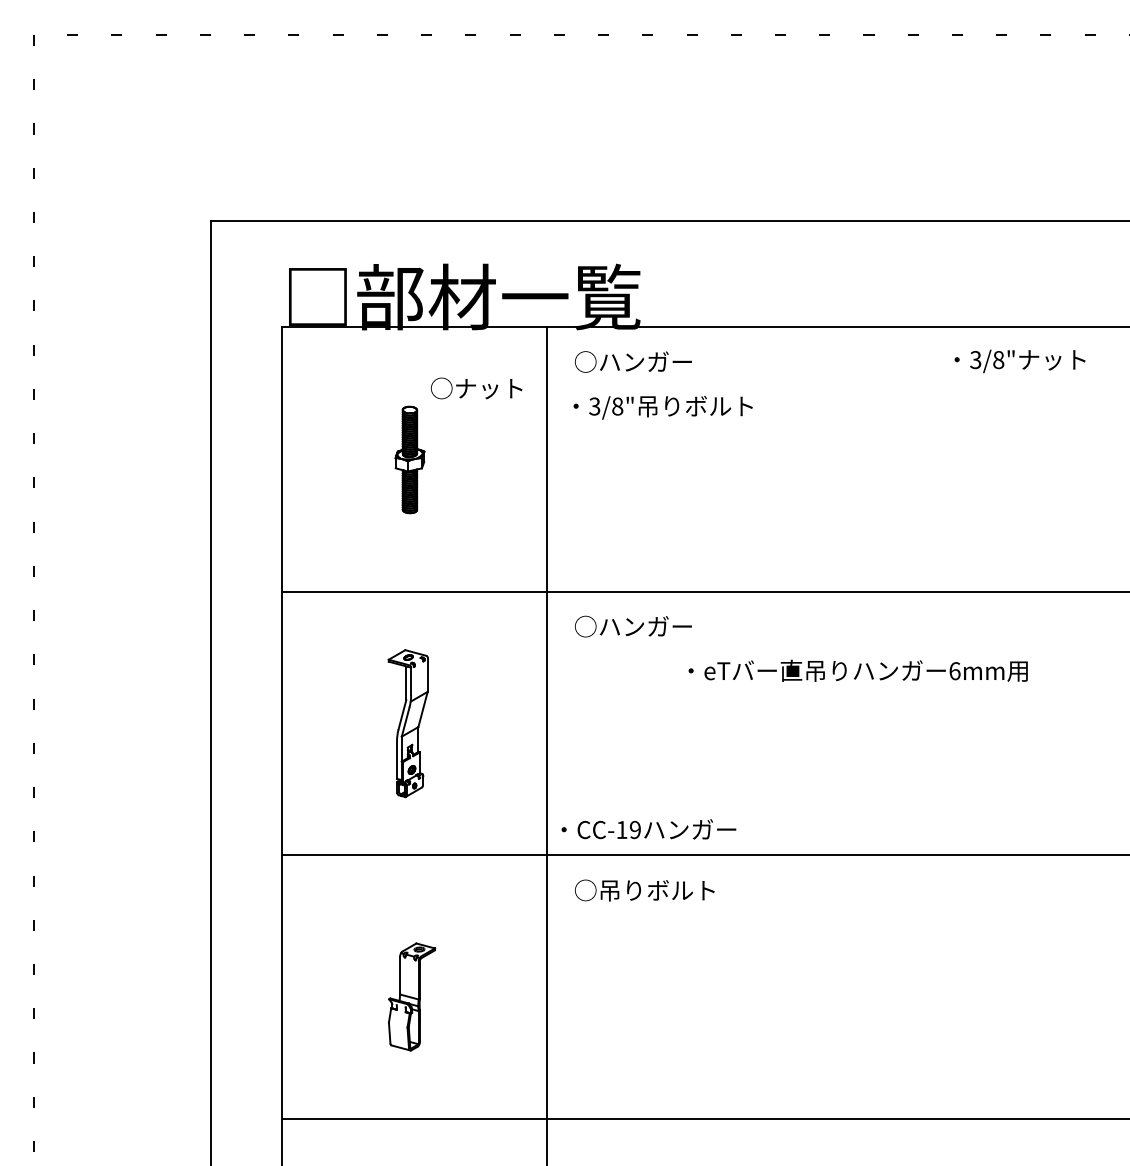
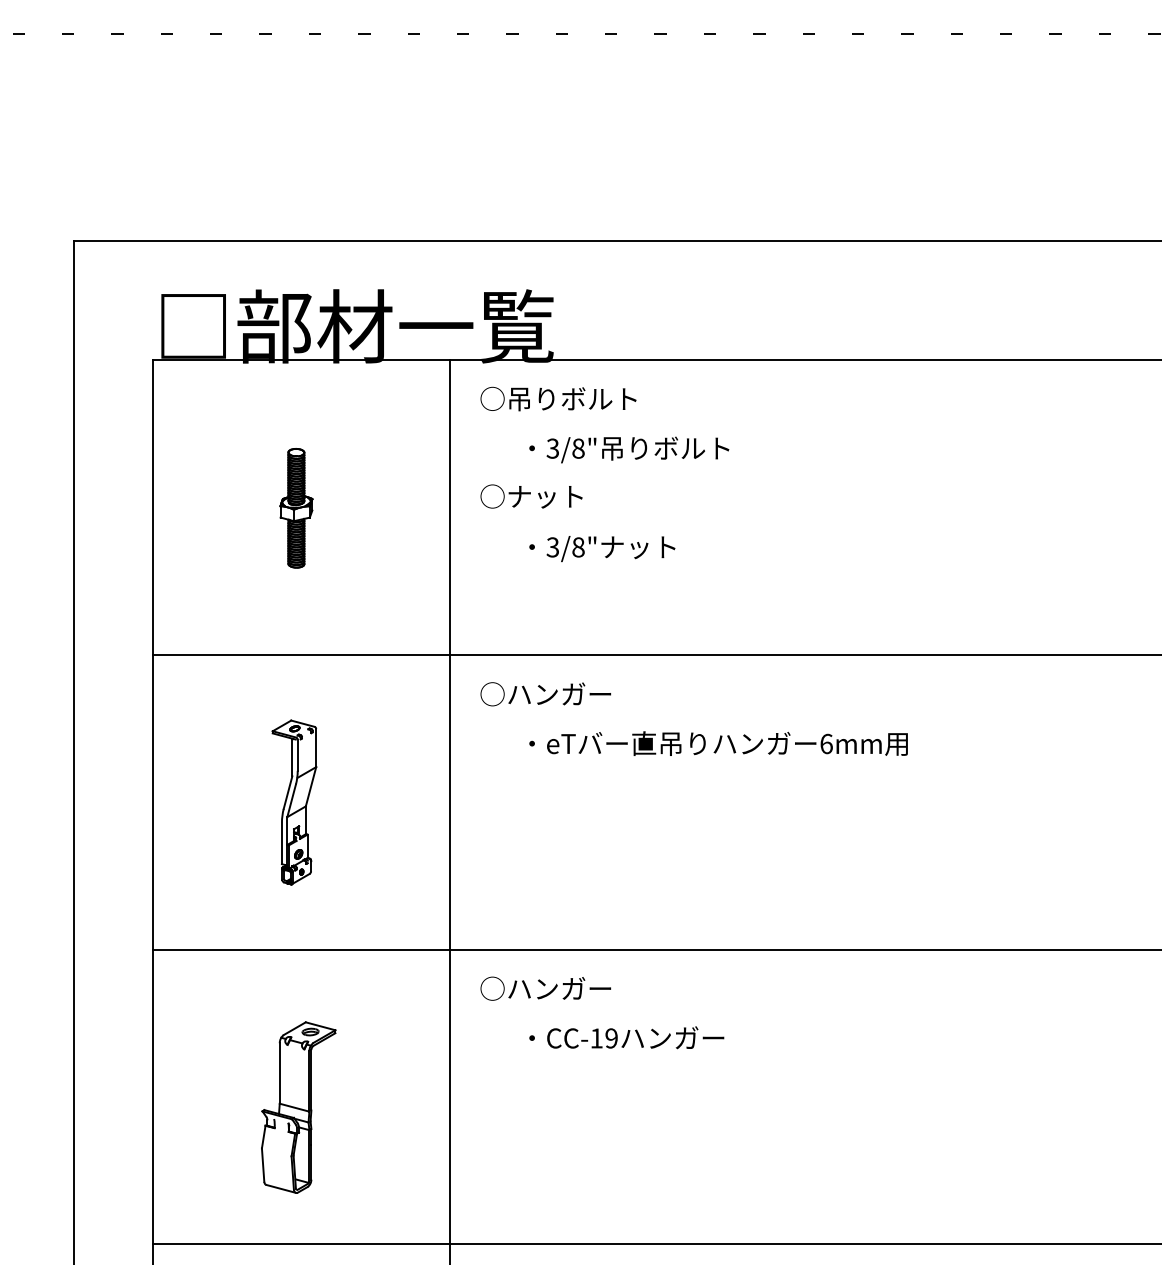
text: (1019, 361) -> (601, 549), moved
text: (657, 362) -> (572, 399), ○ハンガー -> ○吊りボルト
text: (476, 388) -> (531, 496), moved
text: (662, 407) -> (628, 449), moved
text: (857, 670) -> (717, 743), moved
text: (648, 829) -> (626, 1037), moved
text: (656, 890) -> (571, 988), ○吊りボルト -> ○ハンガー
part: (411, 996) -> (298, 1107), size x1.43

